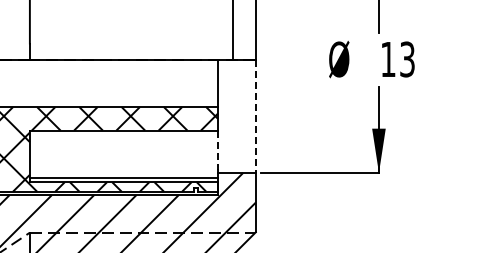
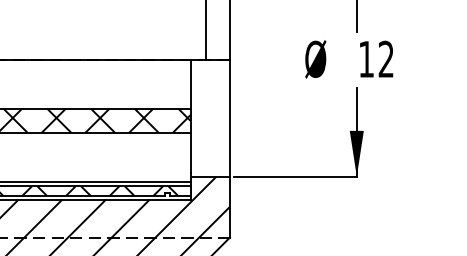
text: (407, 59) -> (386, 59), 13 -> 12
line: (255, 116) -> (229, 118), dashed -> solid
line: (218, 150) -> (190, 153), dashed -> solid

